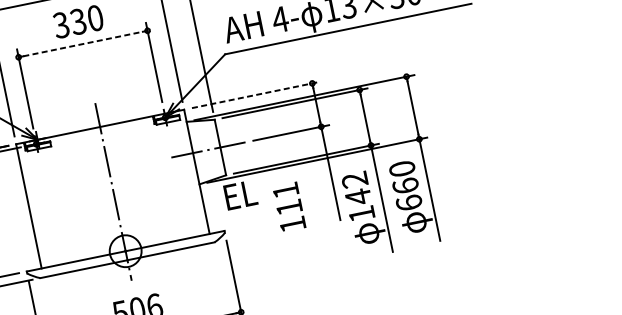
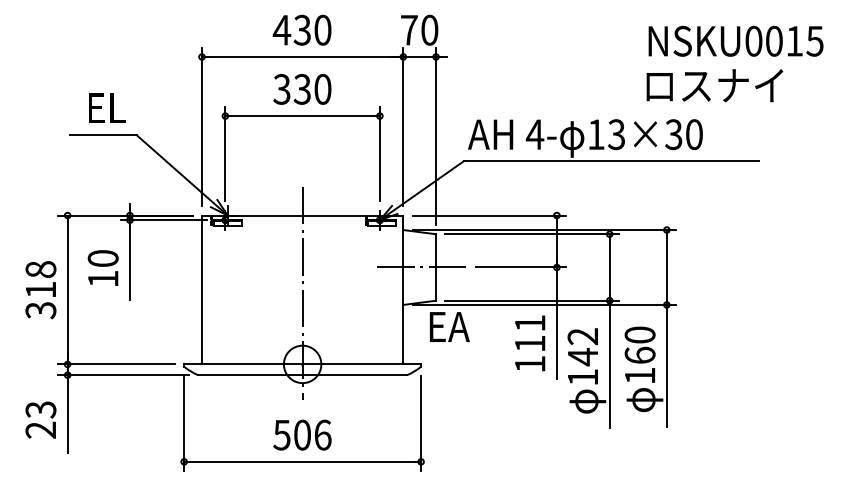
line: (83, 44) -> (302, 116), dashed -> solid
line: (256, 94) -> (489, 215), dashed -> solid
text: (241, 194) -> (449, 326), EL -> EA
text: (408, 202) -> (639, 375), 660 -> 160
text: (289, 207) -> (530, 343), moved

